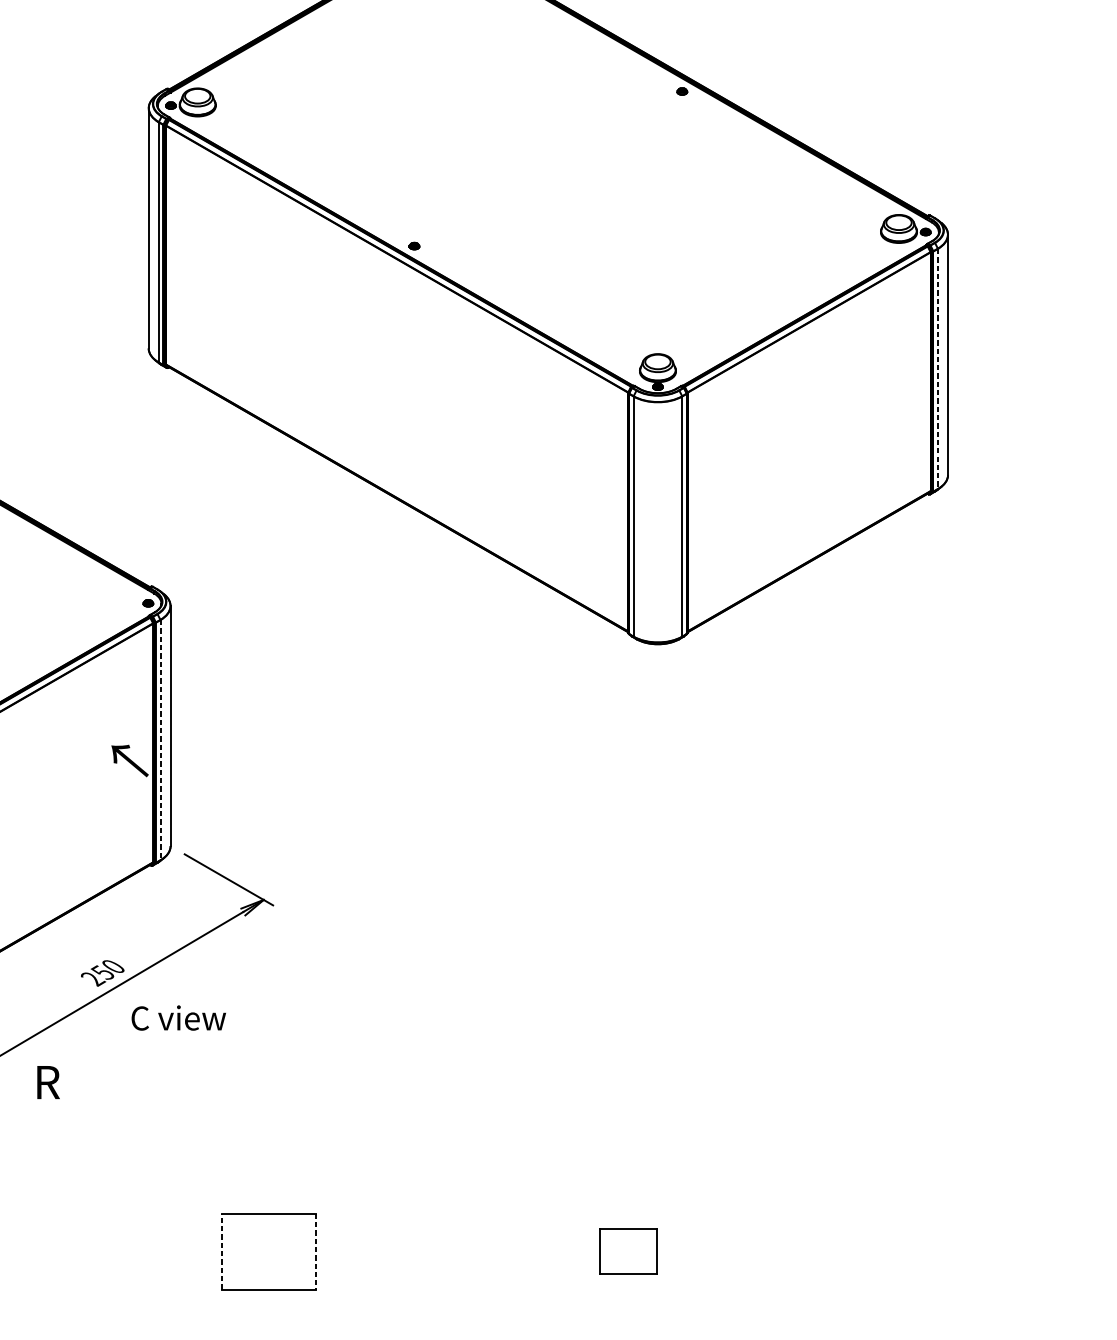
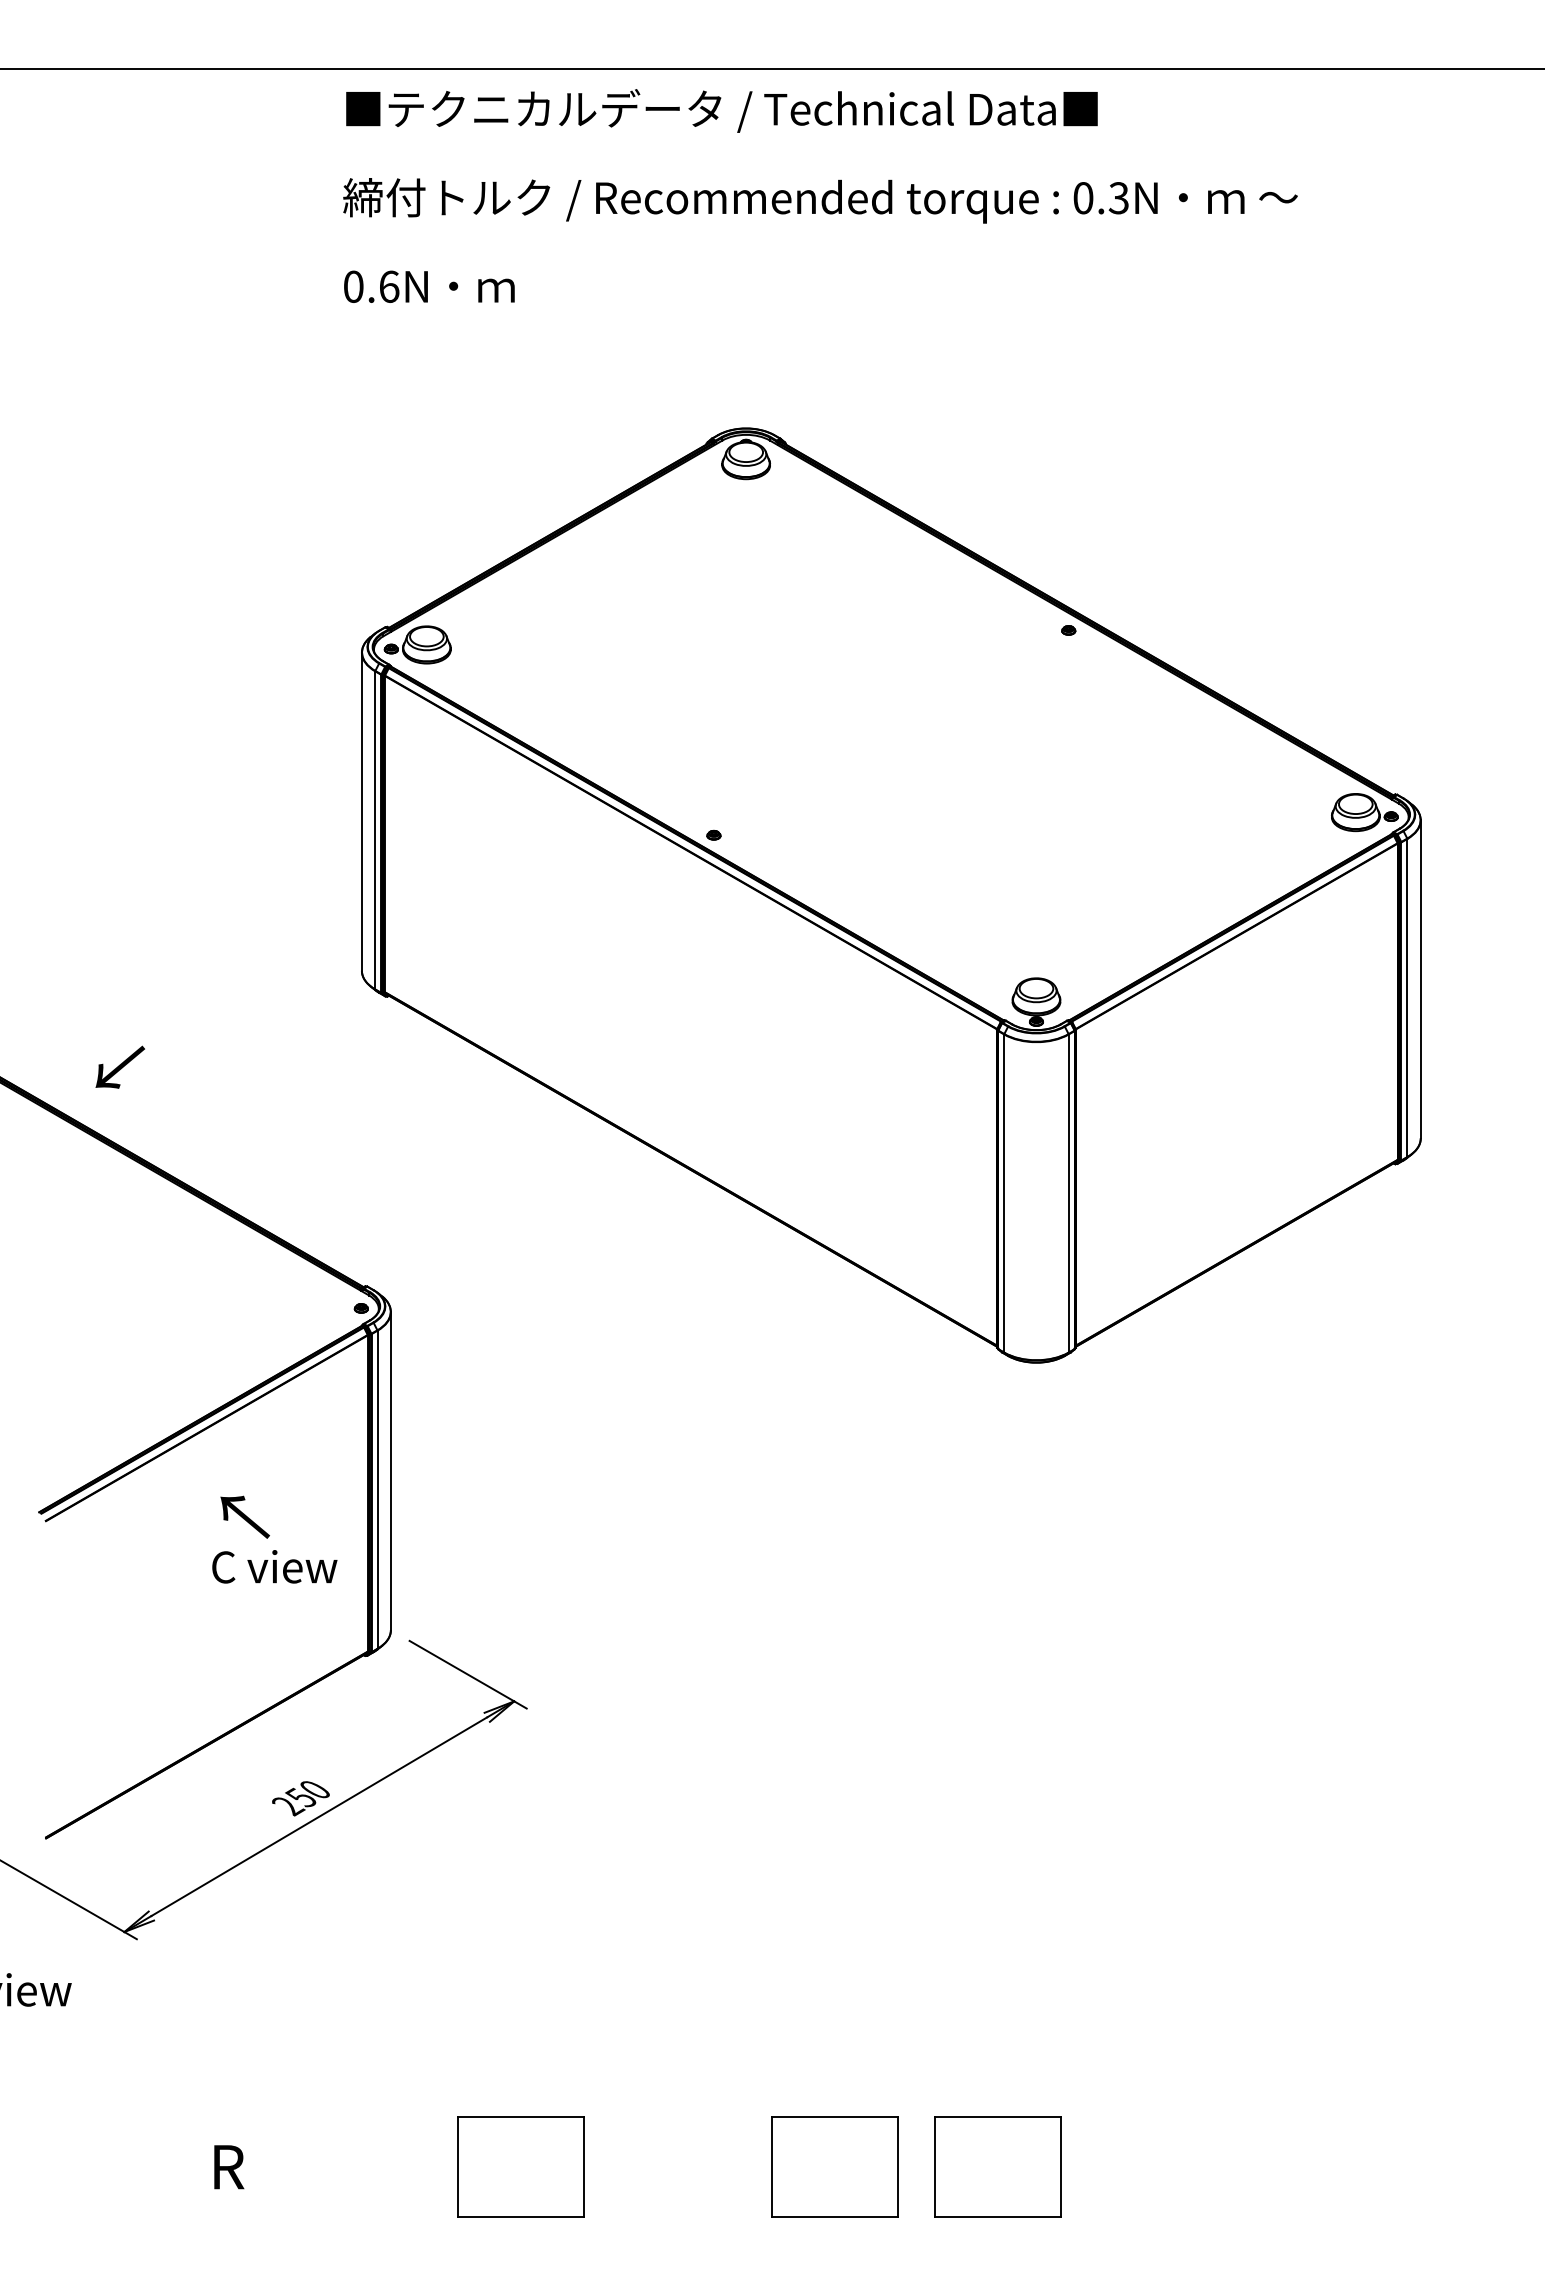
line: (938, 369) -> (1407, 998), dashed -> solid
line: (160, 740) -> (377, 1490), dashed -> solid
text: (129, 760) -> (244, 1516), moved
text: (178, 1017) -> (274, 1566), moved
text: (48, 1082) -> (229, 2167), moved
line: (221, 1251) -> (458, 2166), dashed -> solid
line: (315, 1251) -> (583, 2167), dashed -> solid
part: (505, 1251) -> (834, 2166), added
part: (628, 1251) -> (997, 2166), size x1.67

